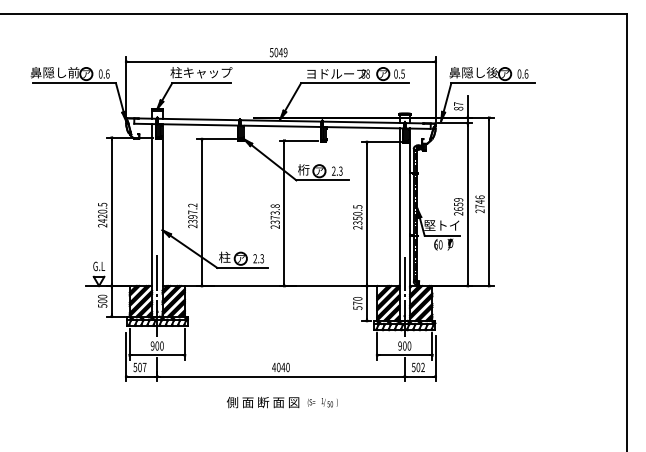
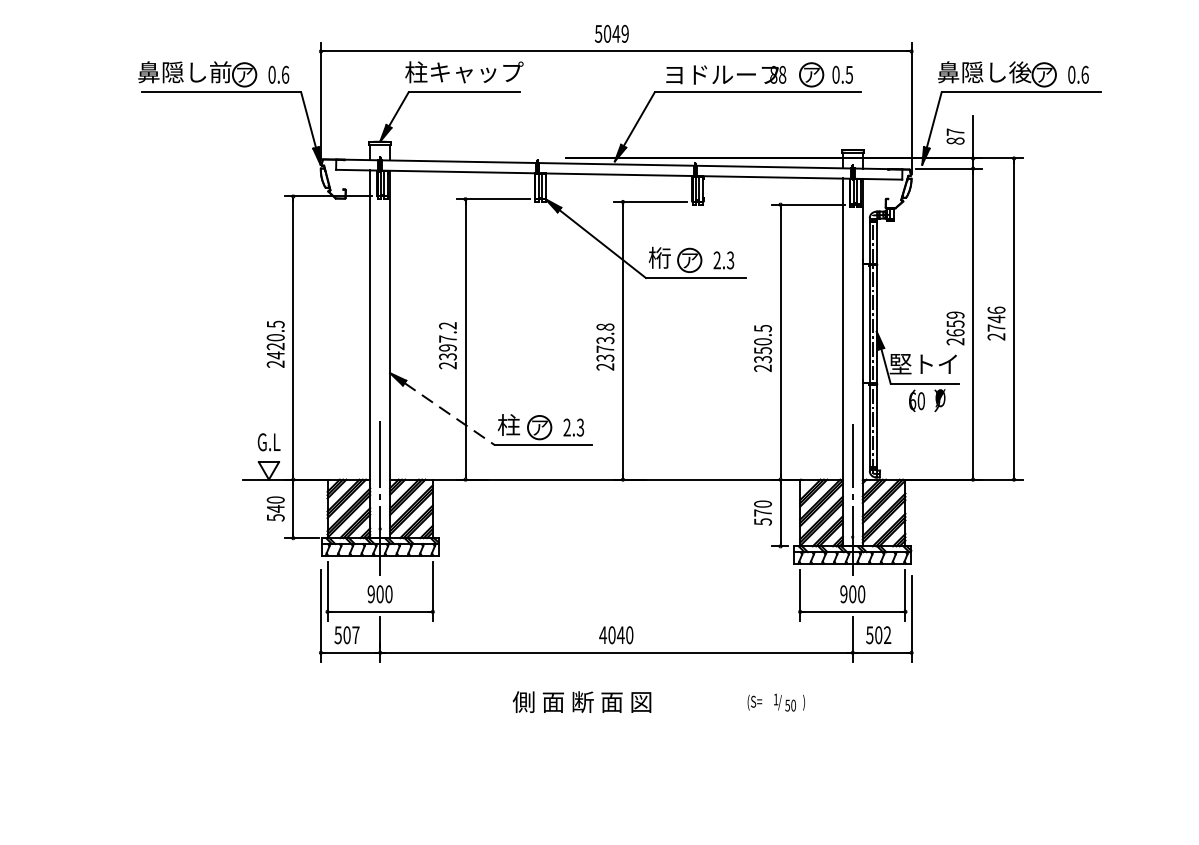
line: (193, 251) -> (449, 413), solid -> dashed
text: (102, 301) -> (275, 509), 500 -> 540
text: (322, 402) -> (775, 702), moved

